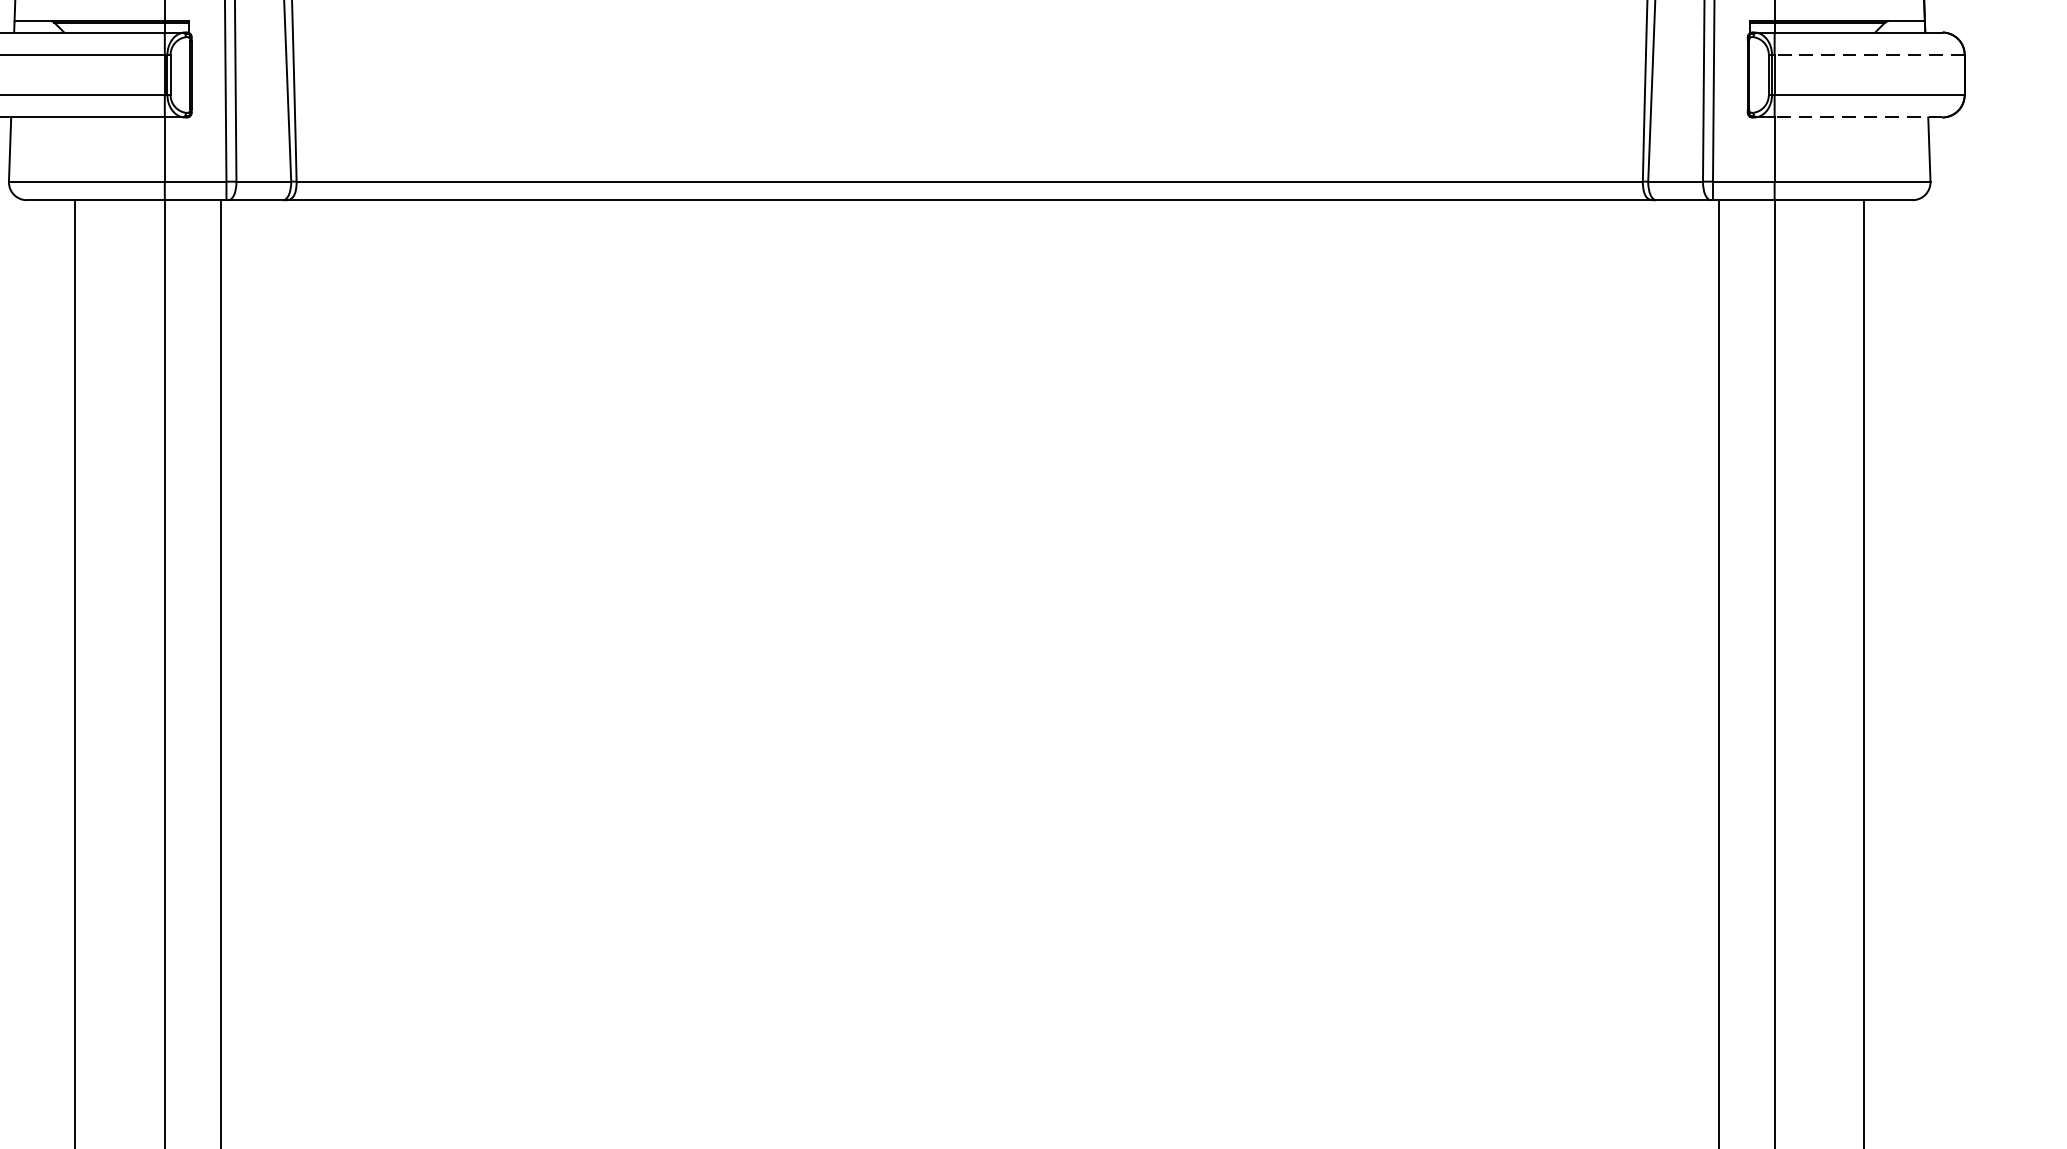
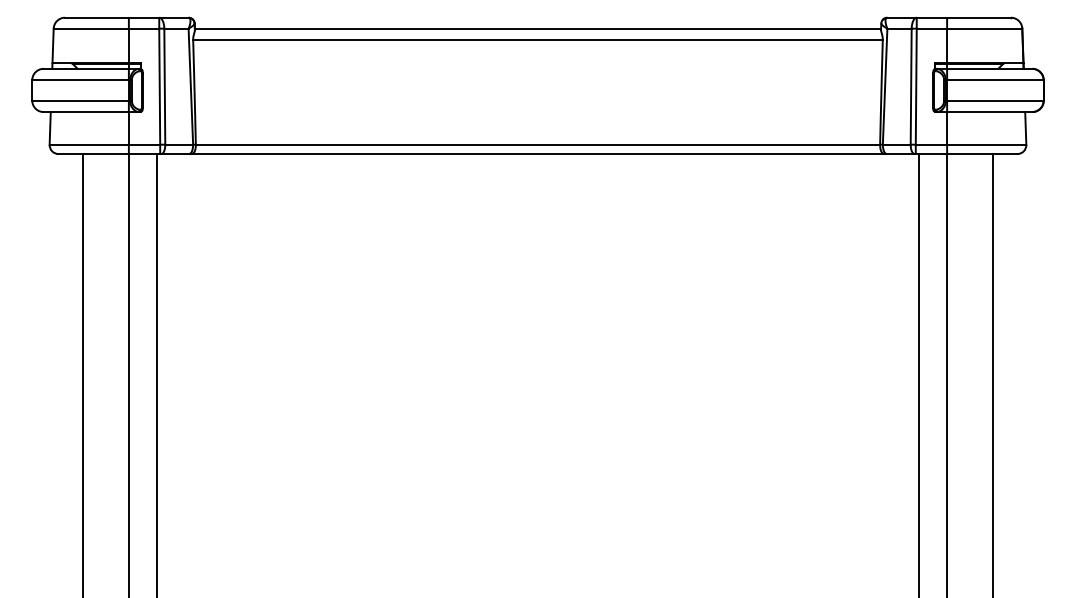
line: (1867, 55) -> (994, 80), dashed -> solid
line: (1858, 118) -> (989, 112), dashed -> solid

